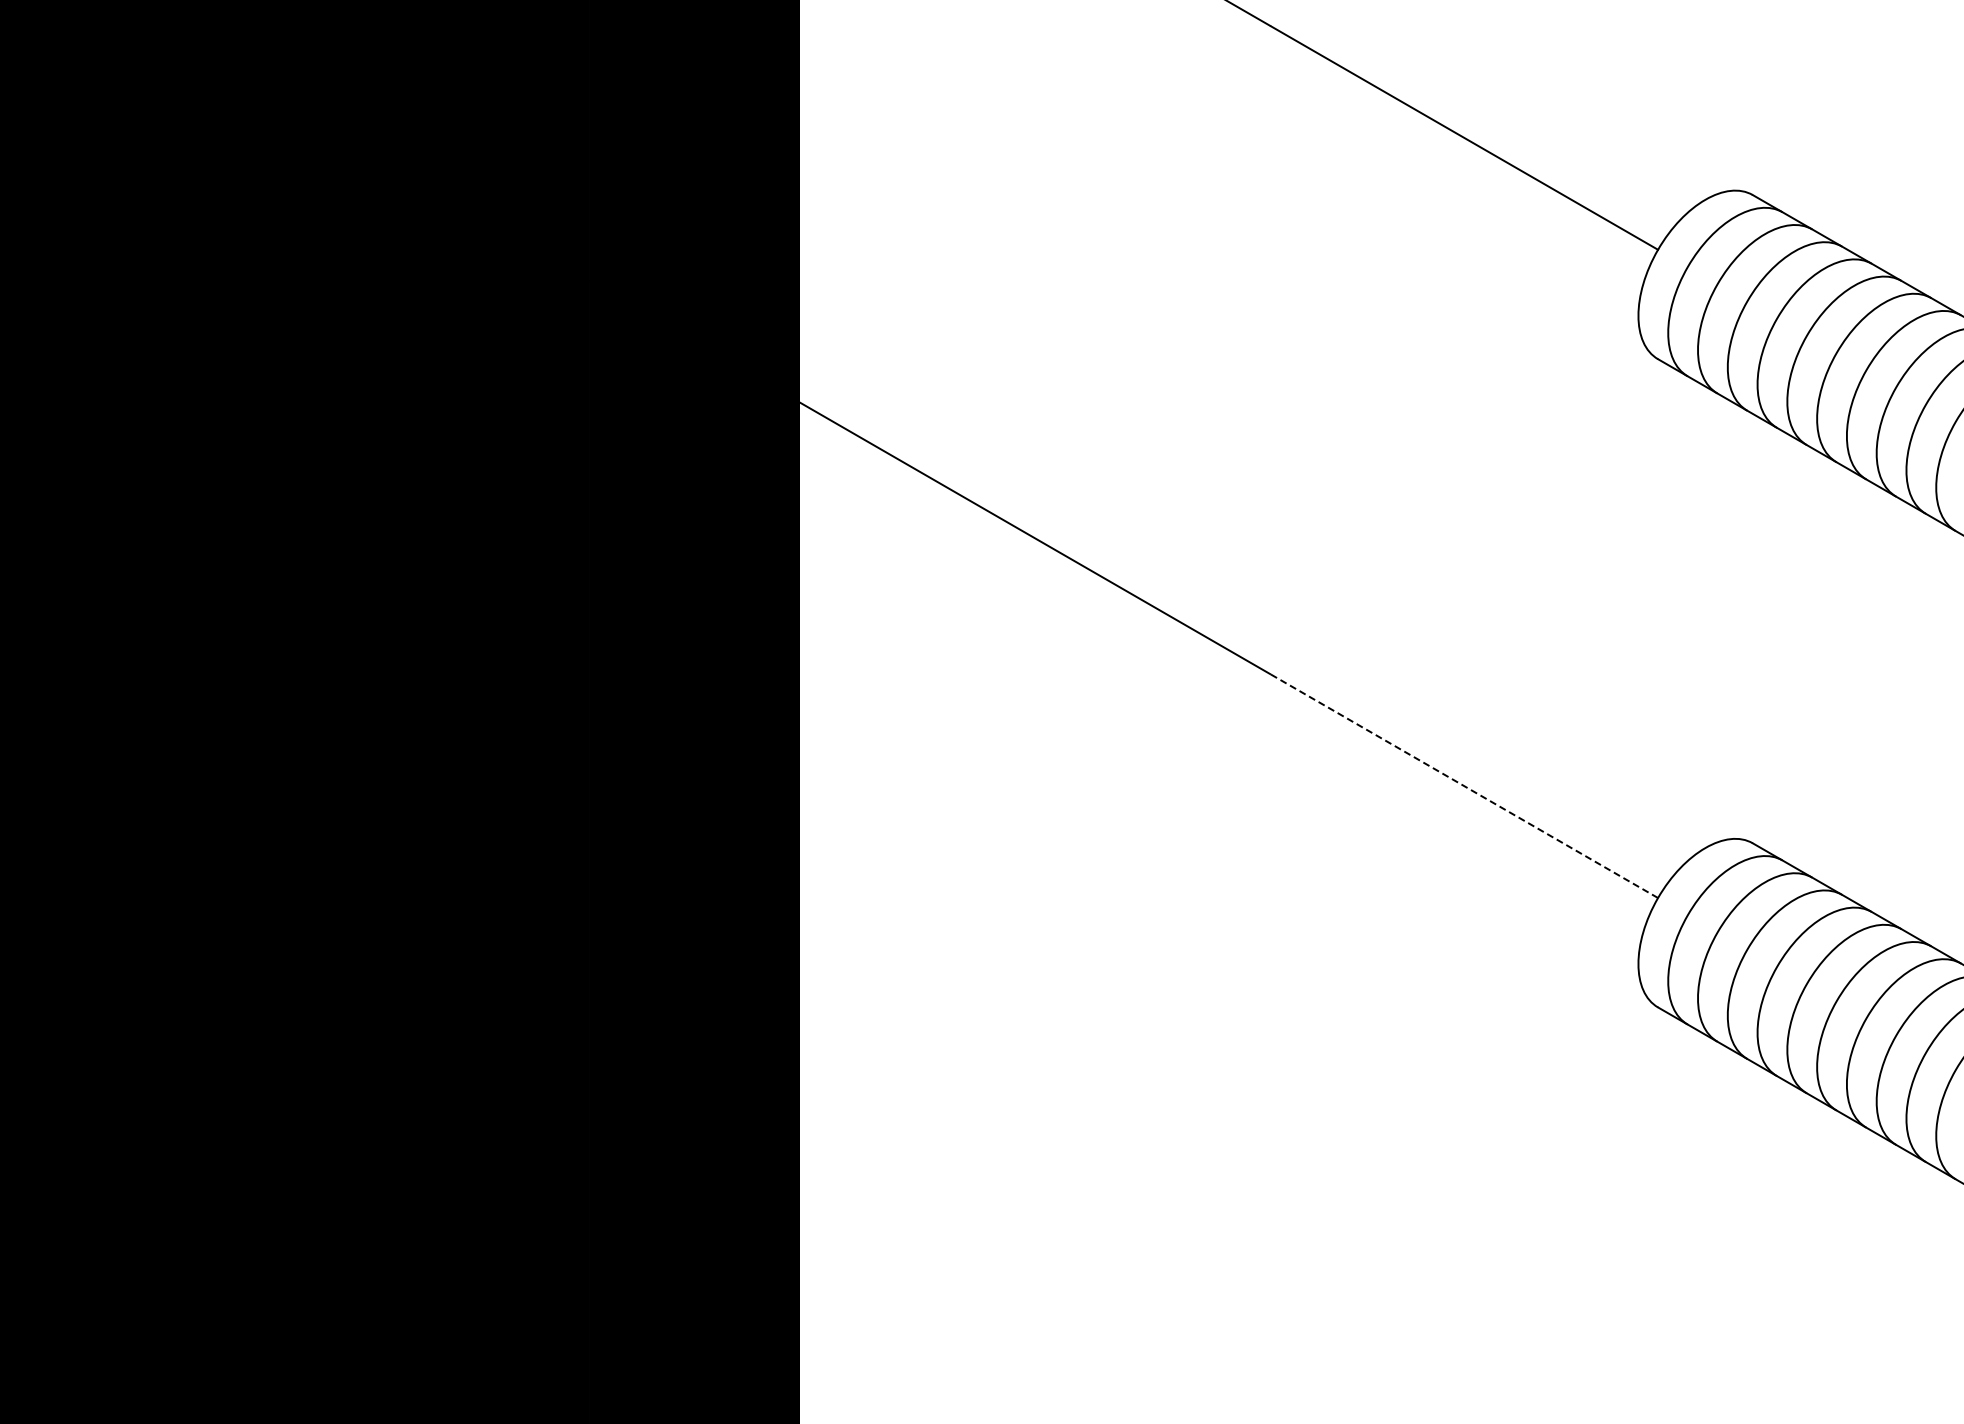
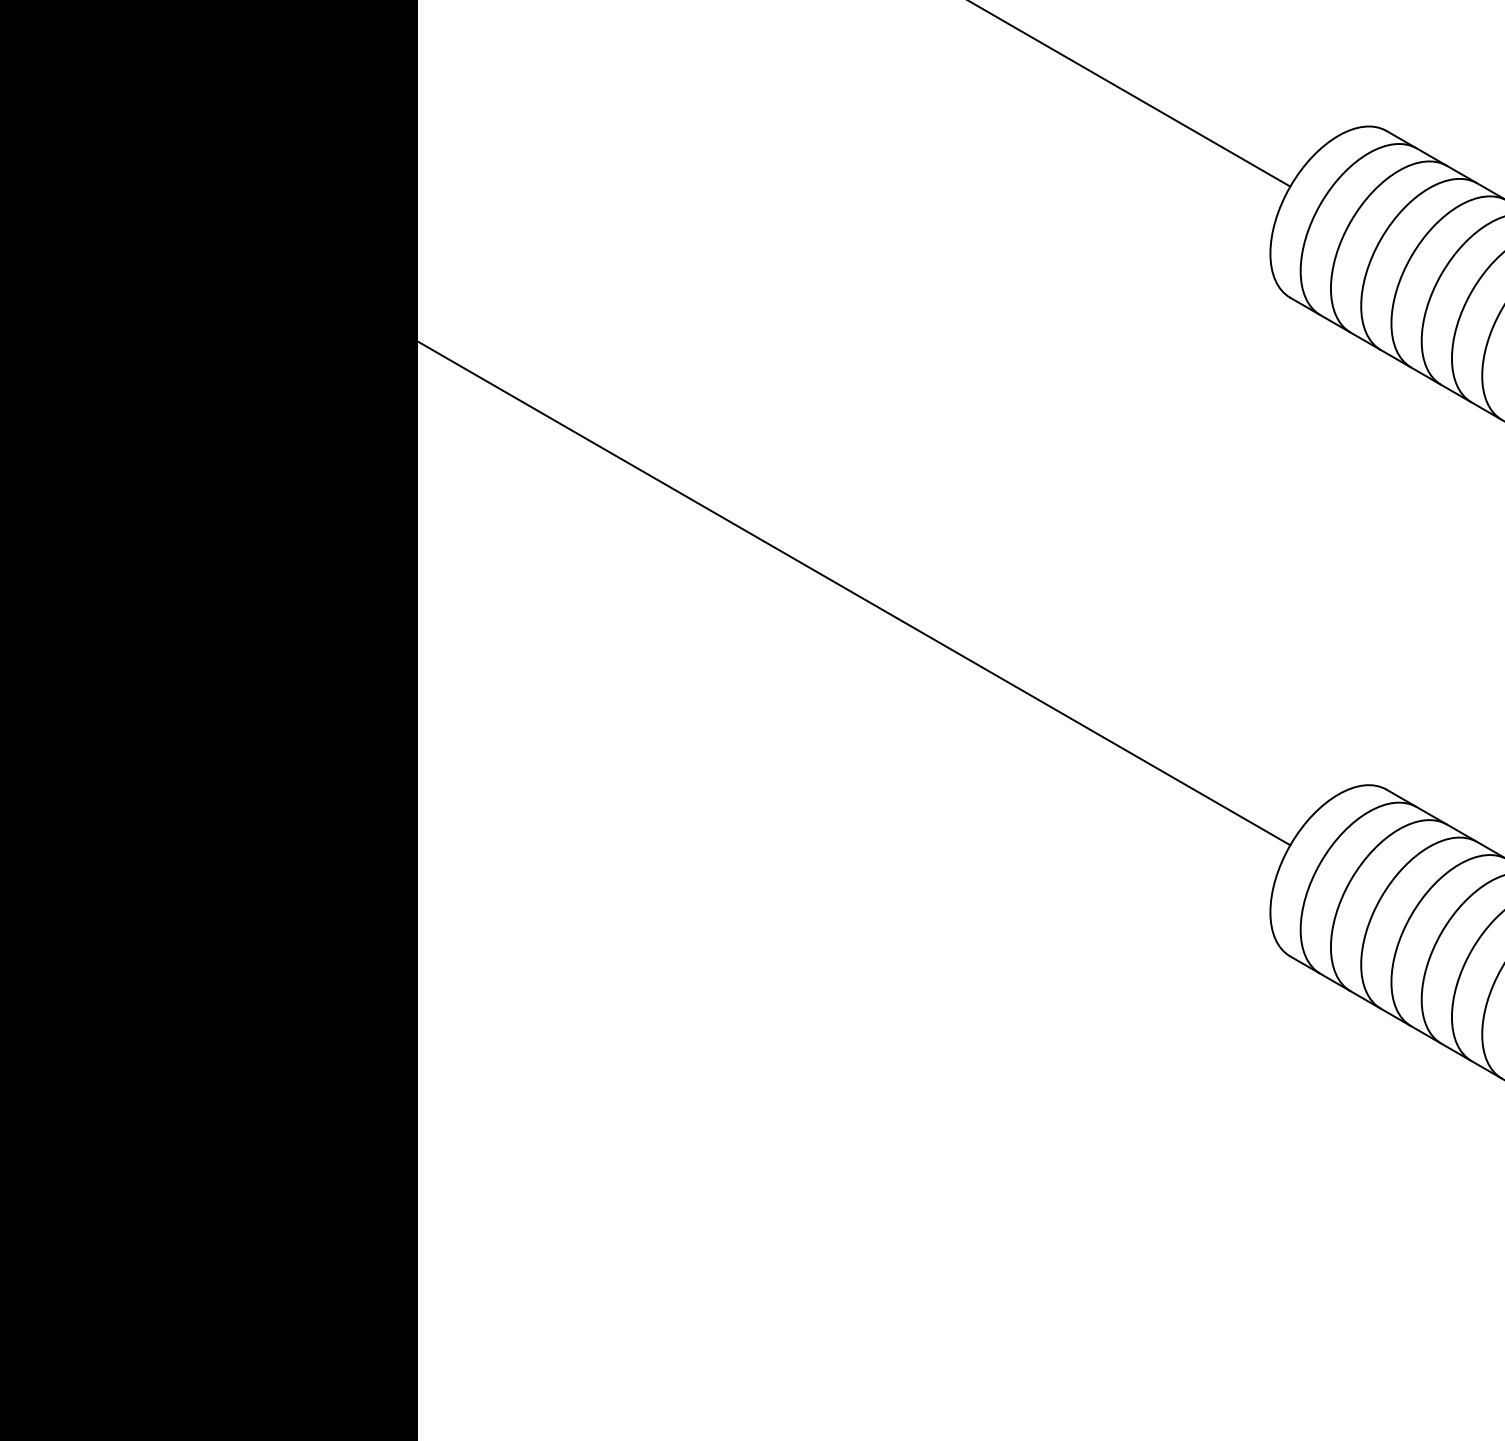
line: (1464, 786) -> (1093, 731), dashed -> solid

